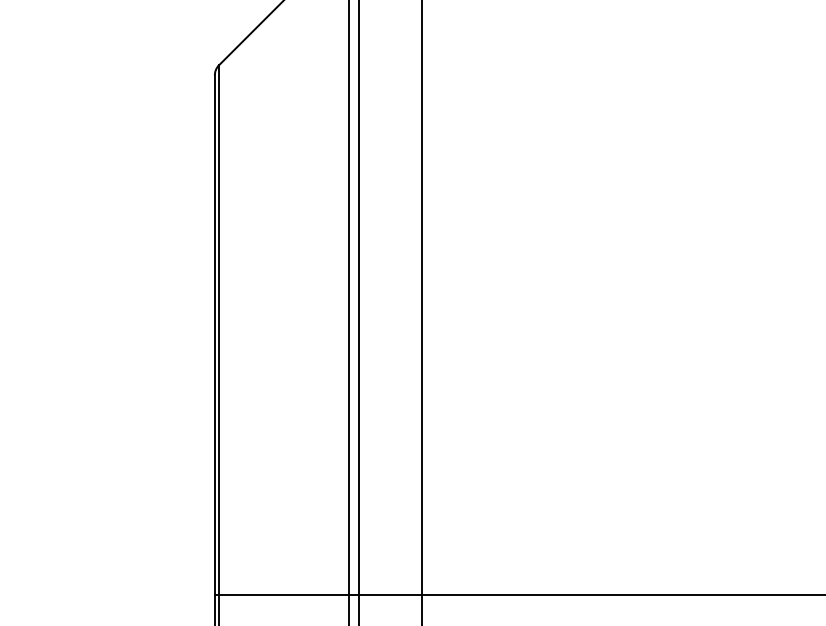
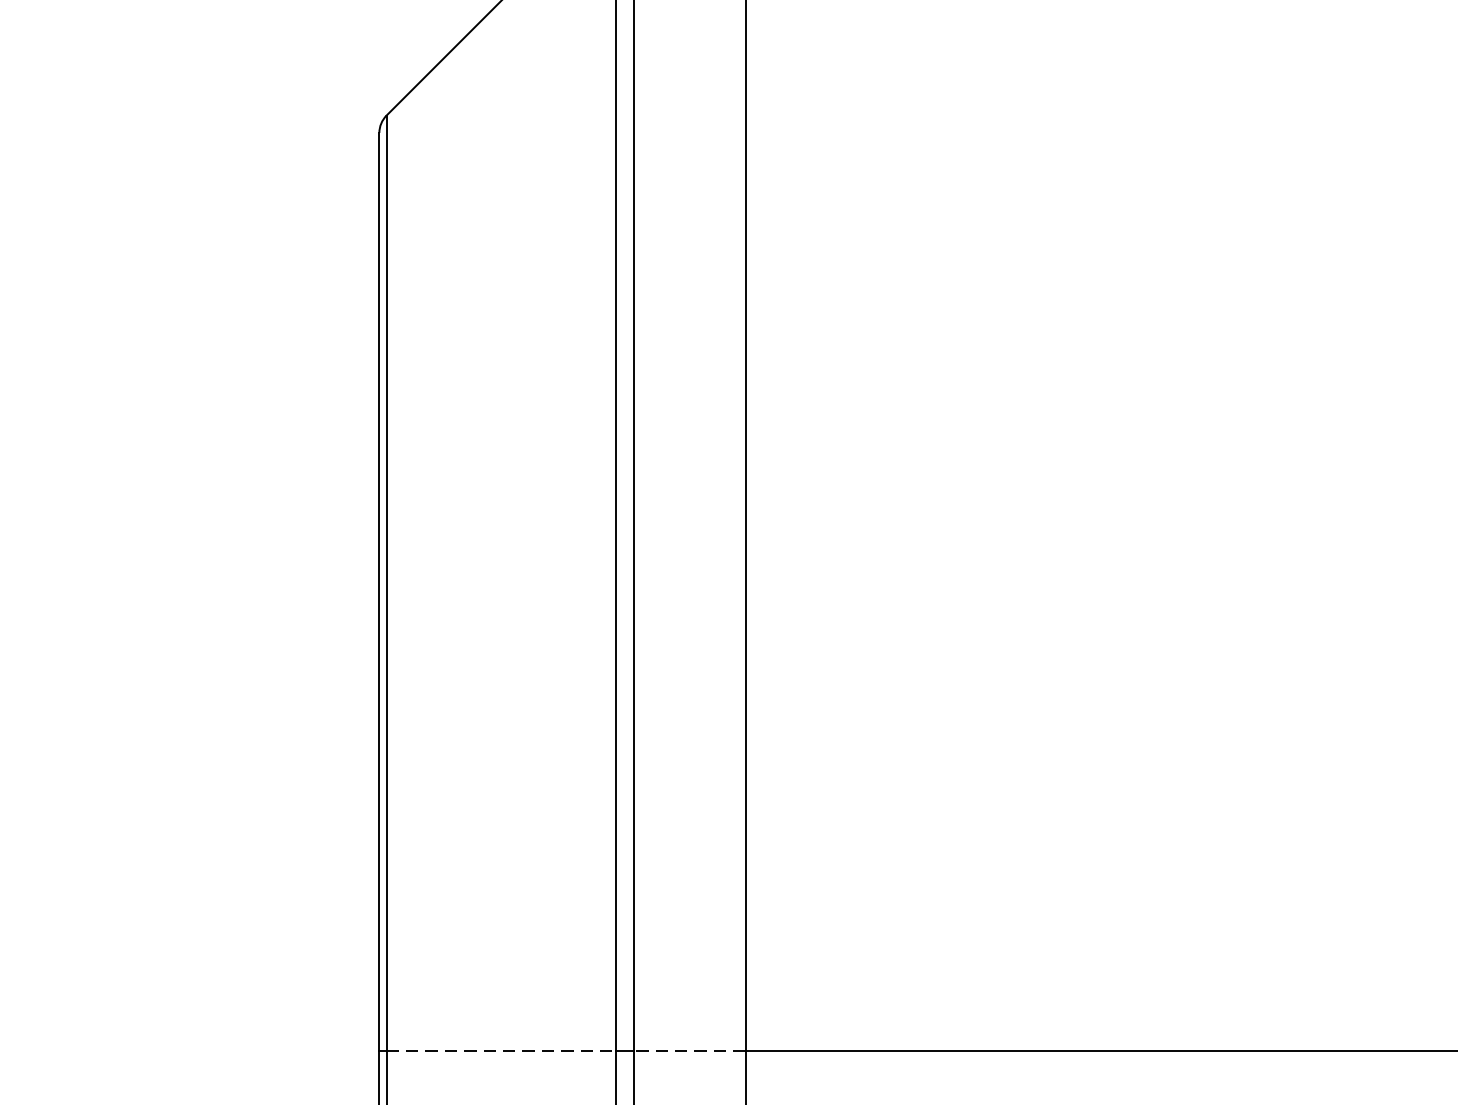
line: (284, 595) -> (502, 1050), solid -> dashed
line: (390, 595) -> (689, 1050), solid -> dashed

